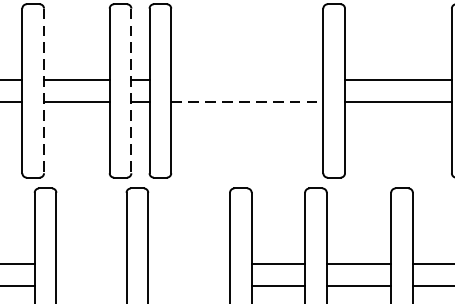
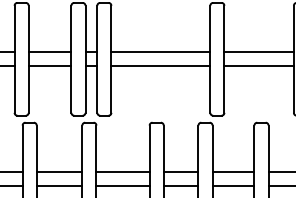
line: (246, 80) -> (160, 52), added
line: (43, 91) -> (28, 59), dashed -> solid
line: (131, 91) -> (85, 59), dashed -> solid
line: (248, 102) -> (161, 66), dashed -> solid
line: (91, 265) -> (59, 172), added
line: (188, 265) -> (122, 172), added
line: (91, 286) -> (59, 186), added
line: (188, 286) -> (122, 186), added

